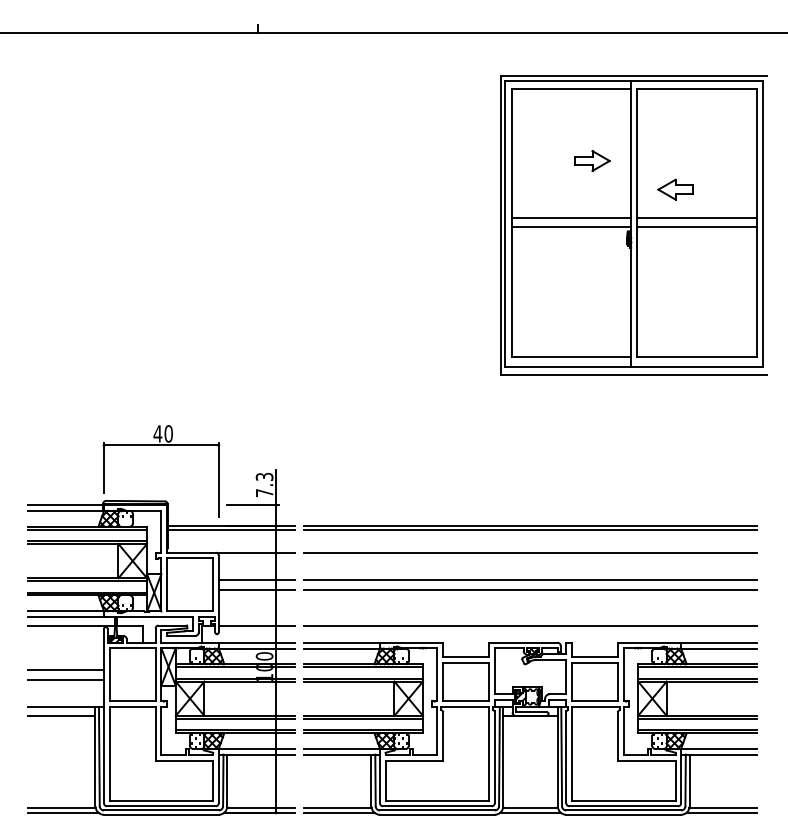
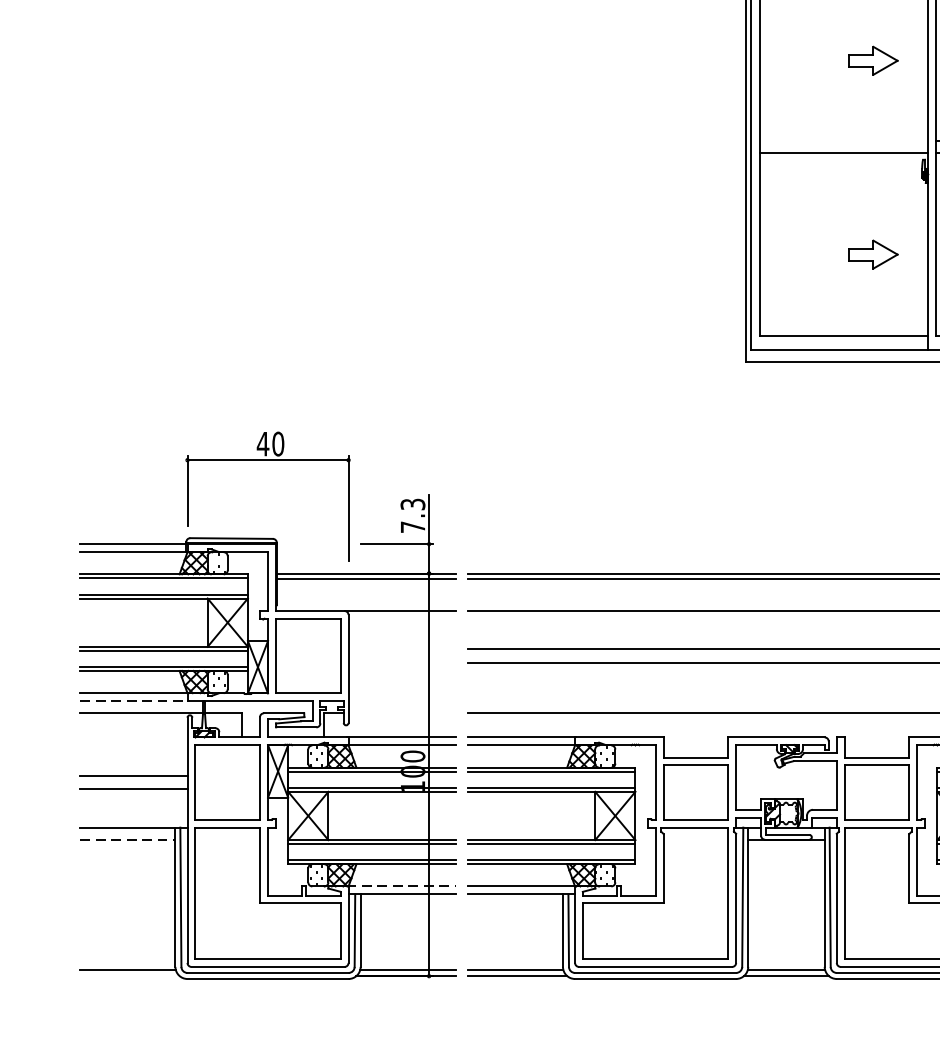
line: (571, 218) -> (843, 141), removed
part: (592, 298) -> (873, 253), added
line: (256, 580) -> (401, 649), removed
line: (256, 589) -> (401, 662), removed
line: (66, 616) -> (134, 700), solid -> dashed
line: (256, 625) -> (401, 713), removed
line: (61, 715) -> (127, 839), solid -> dashed
line: (256, 748) -> (401, 885), solid -> dashed
line: (62, 812) -> (129, 975), removed

